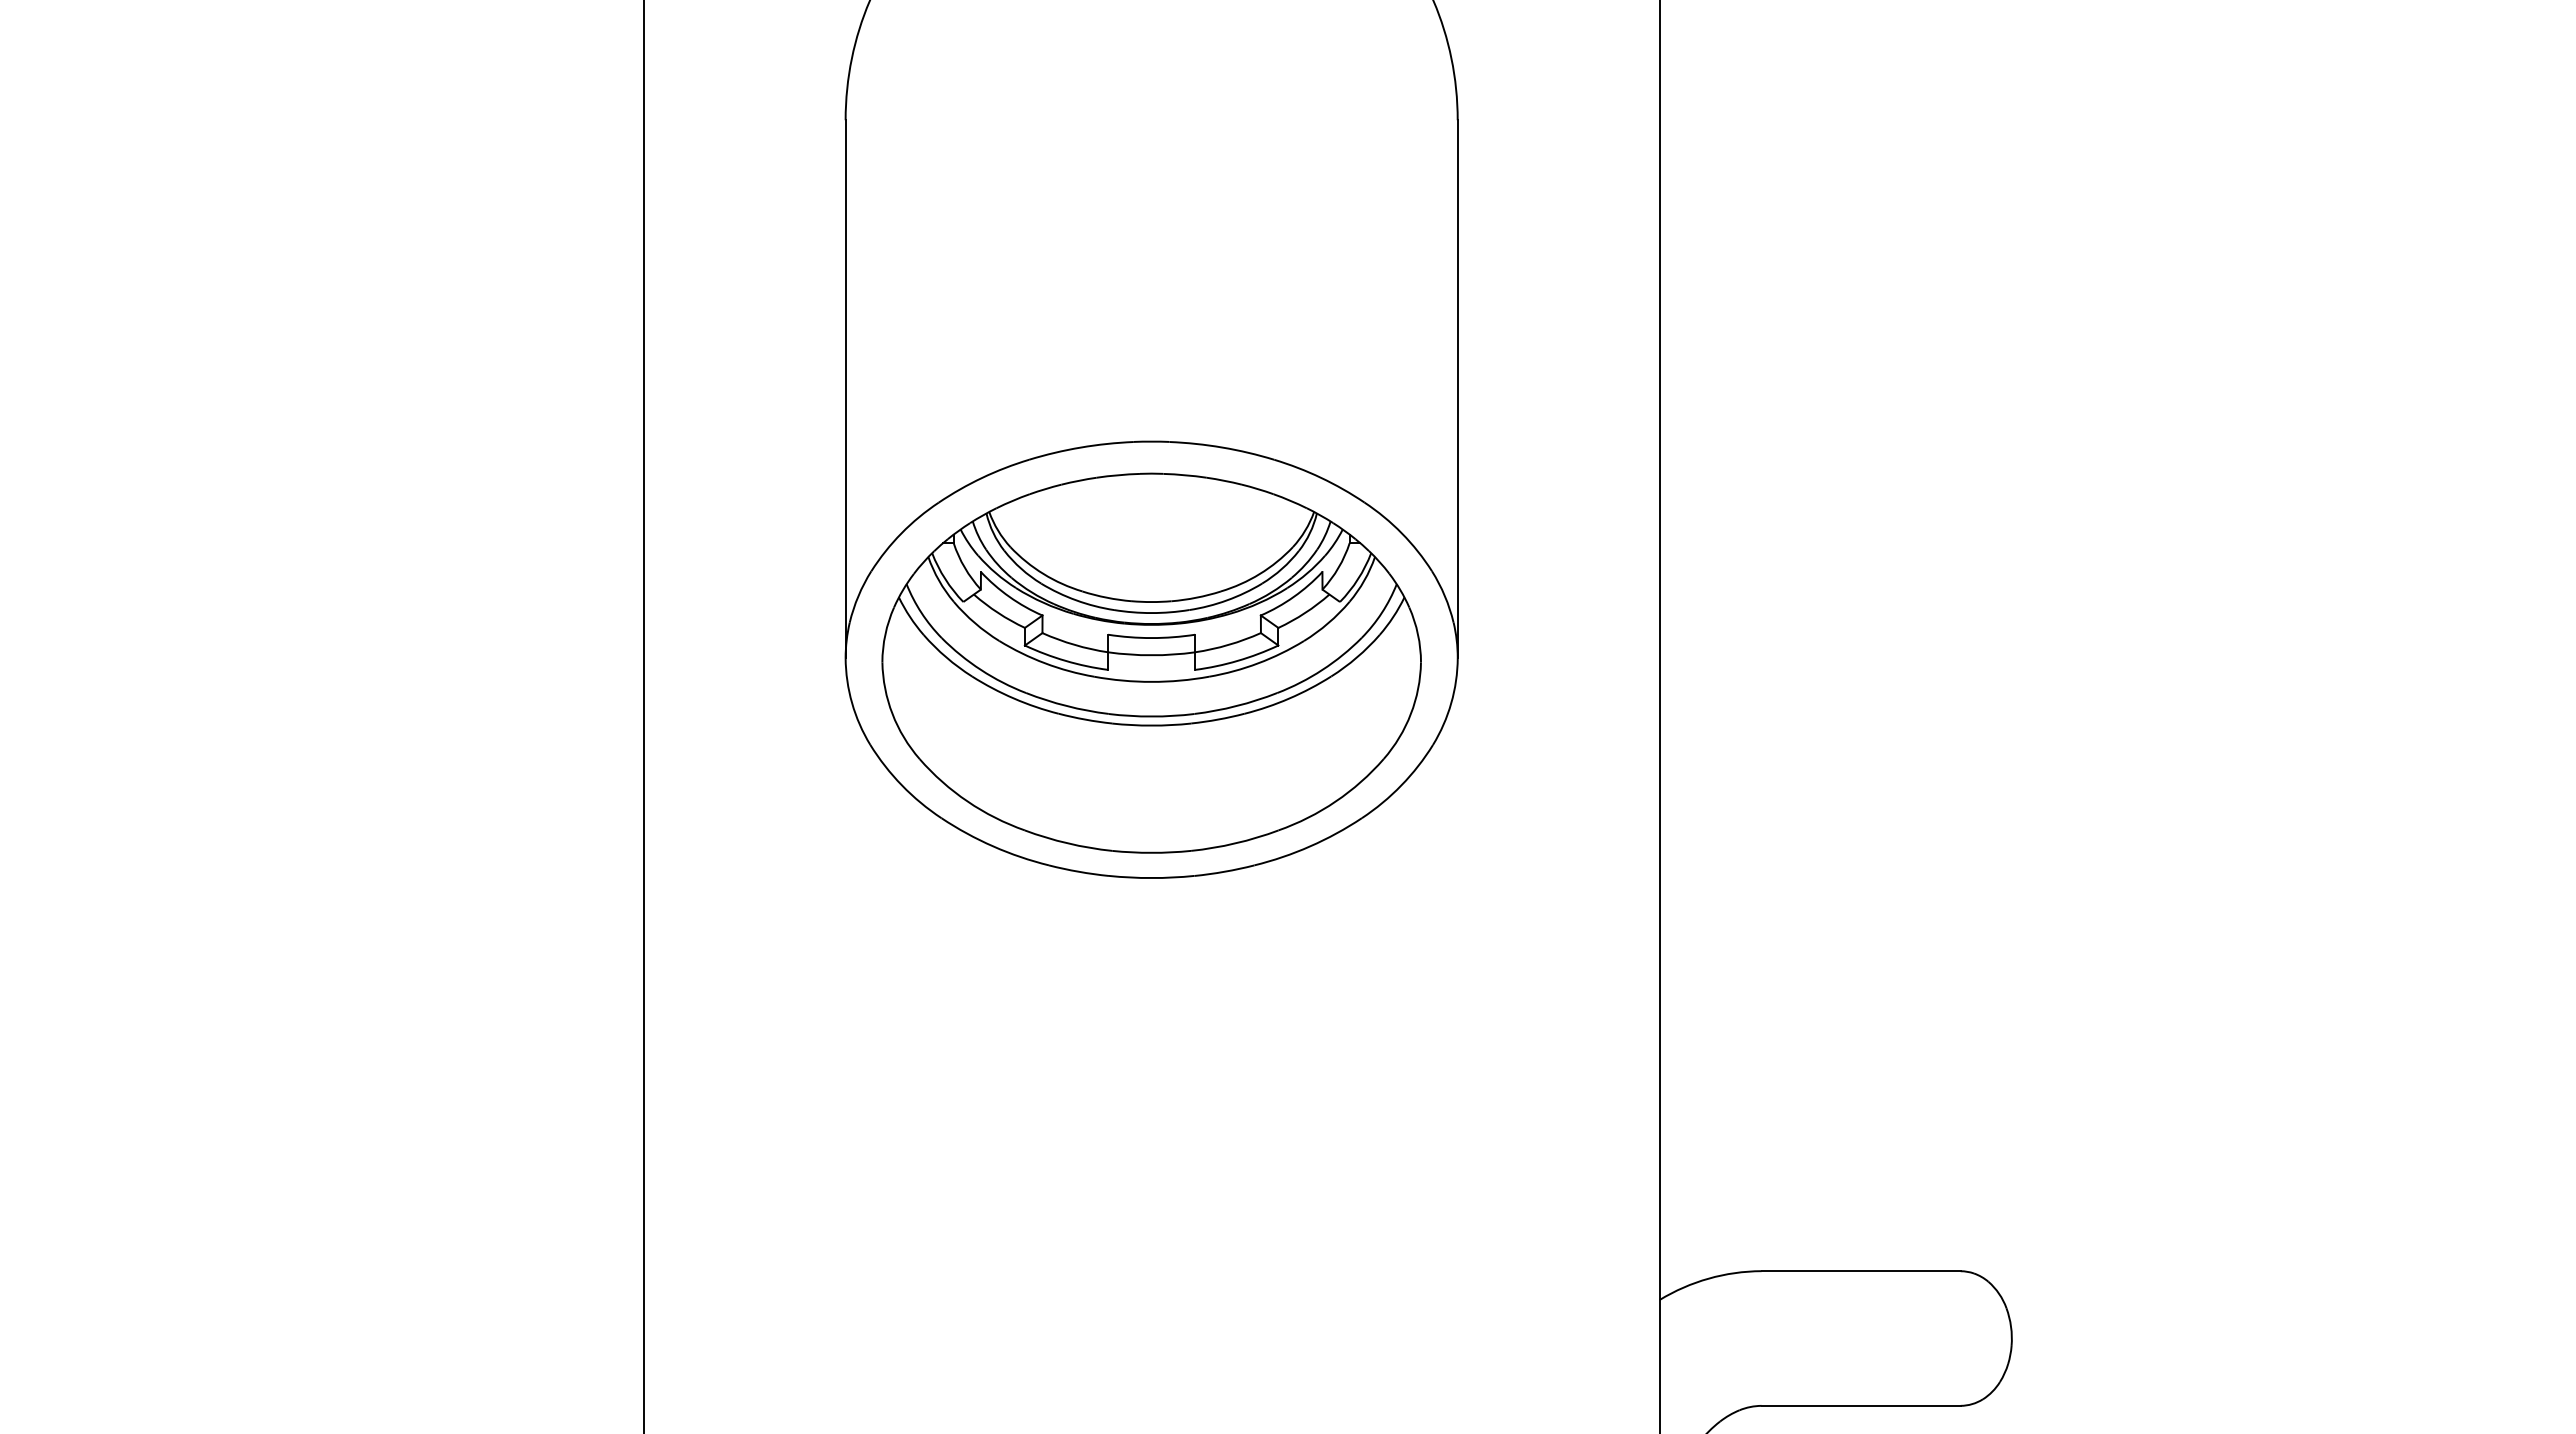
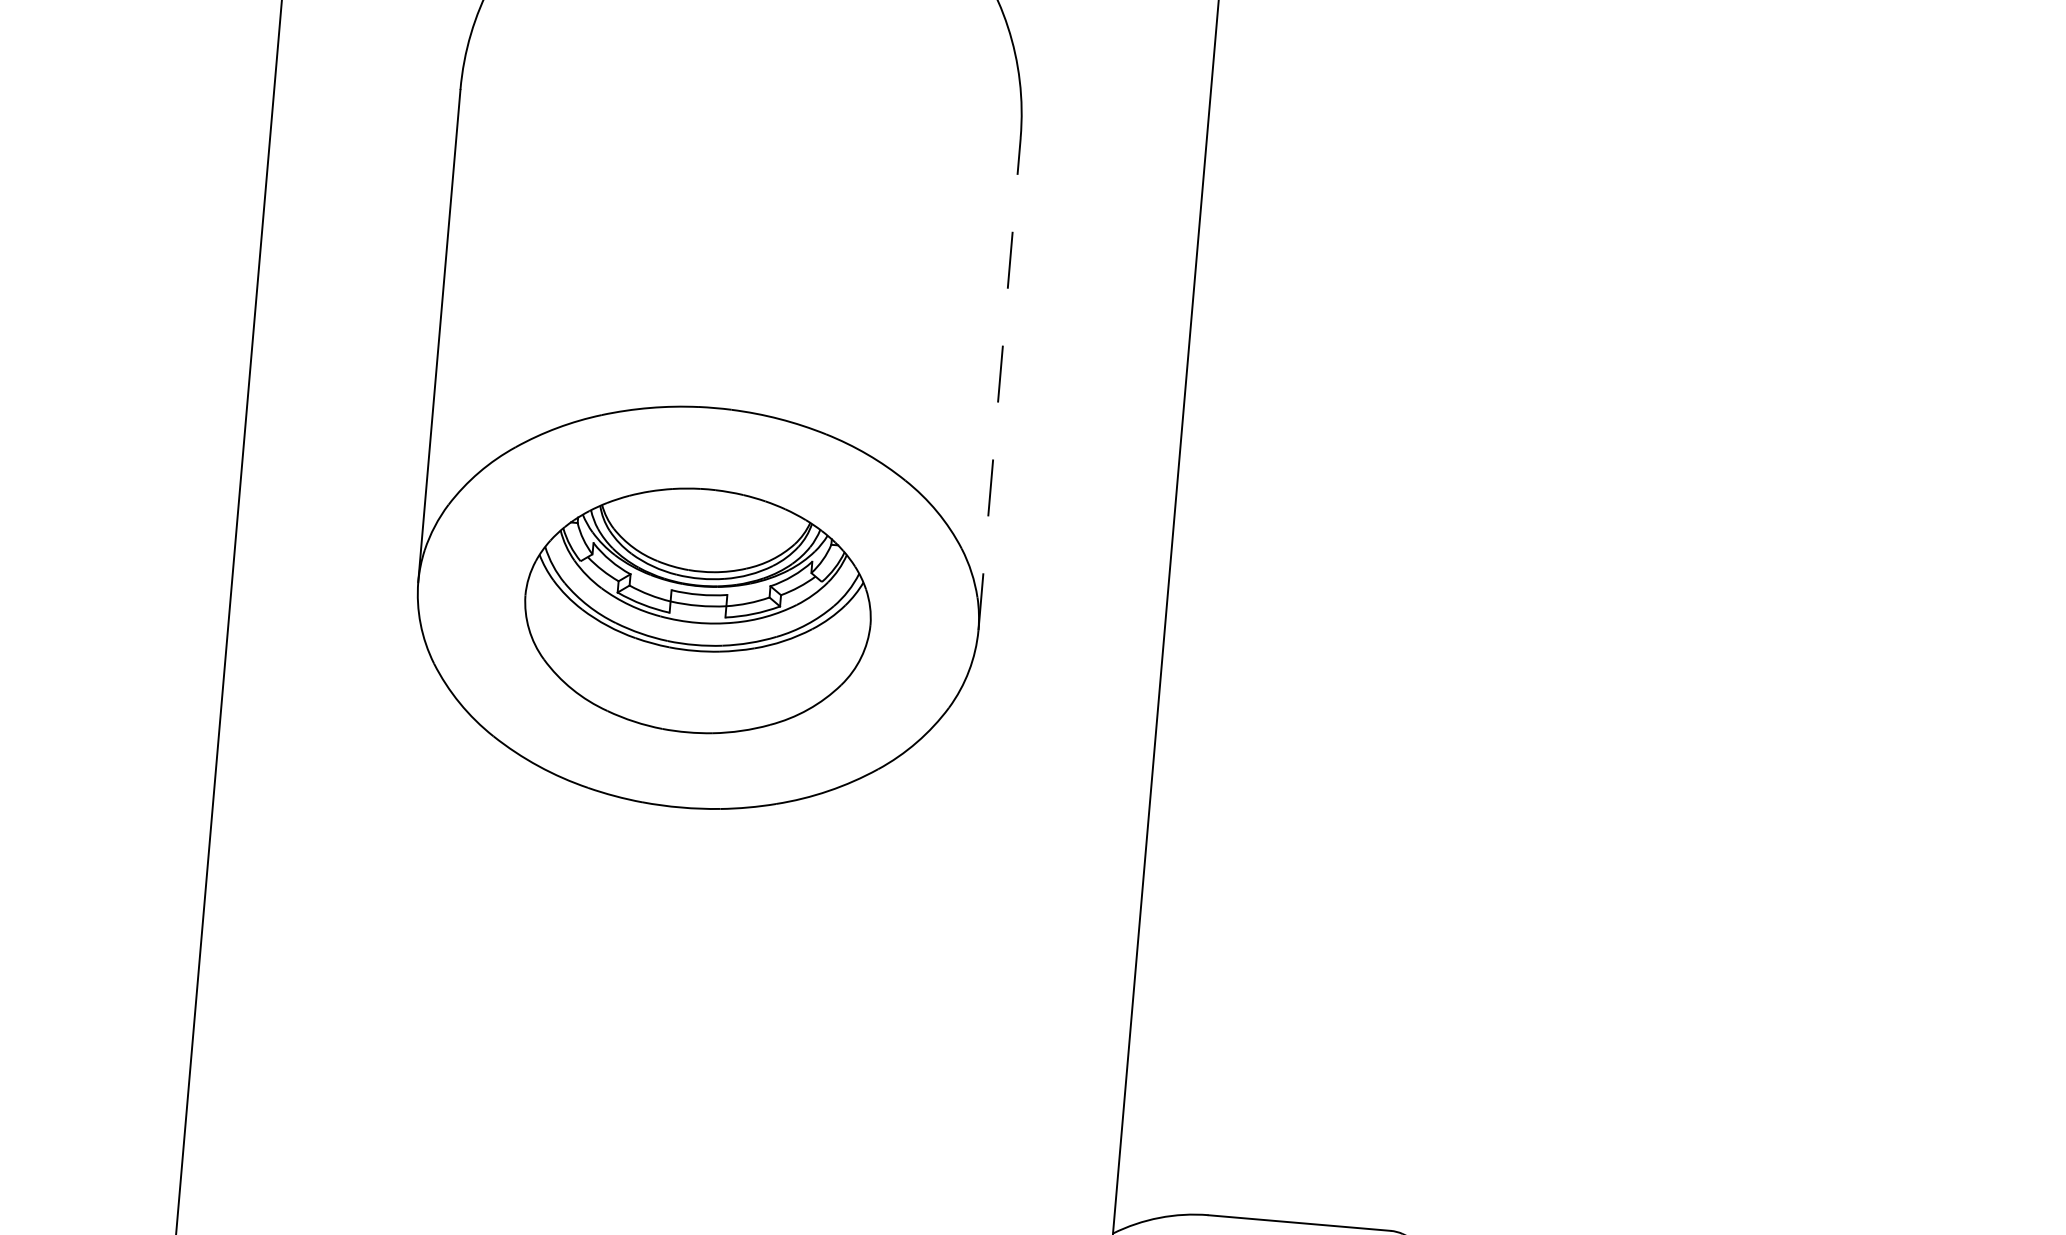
line: (1457, 389) -> (999, 384), solid -> dashed
part: (1151, 662) -> (697, 610), size x0.7

